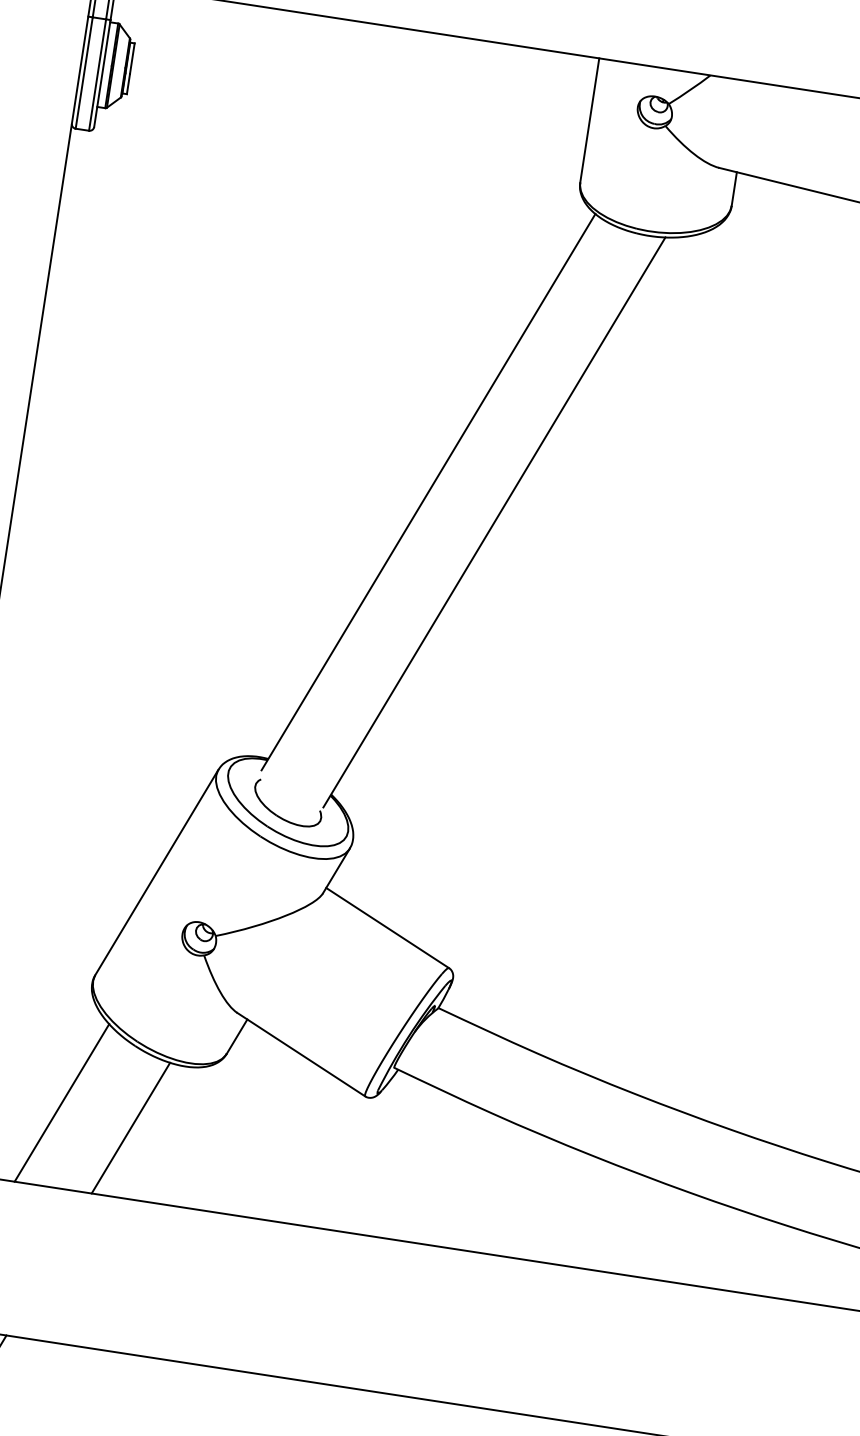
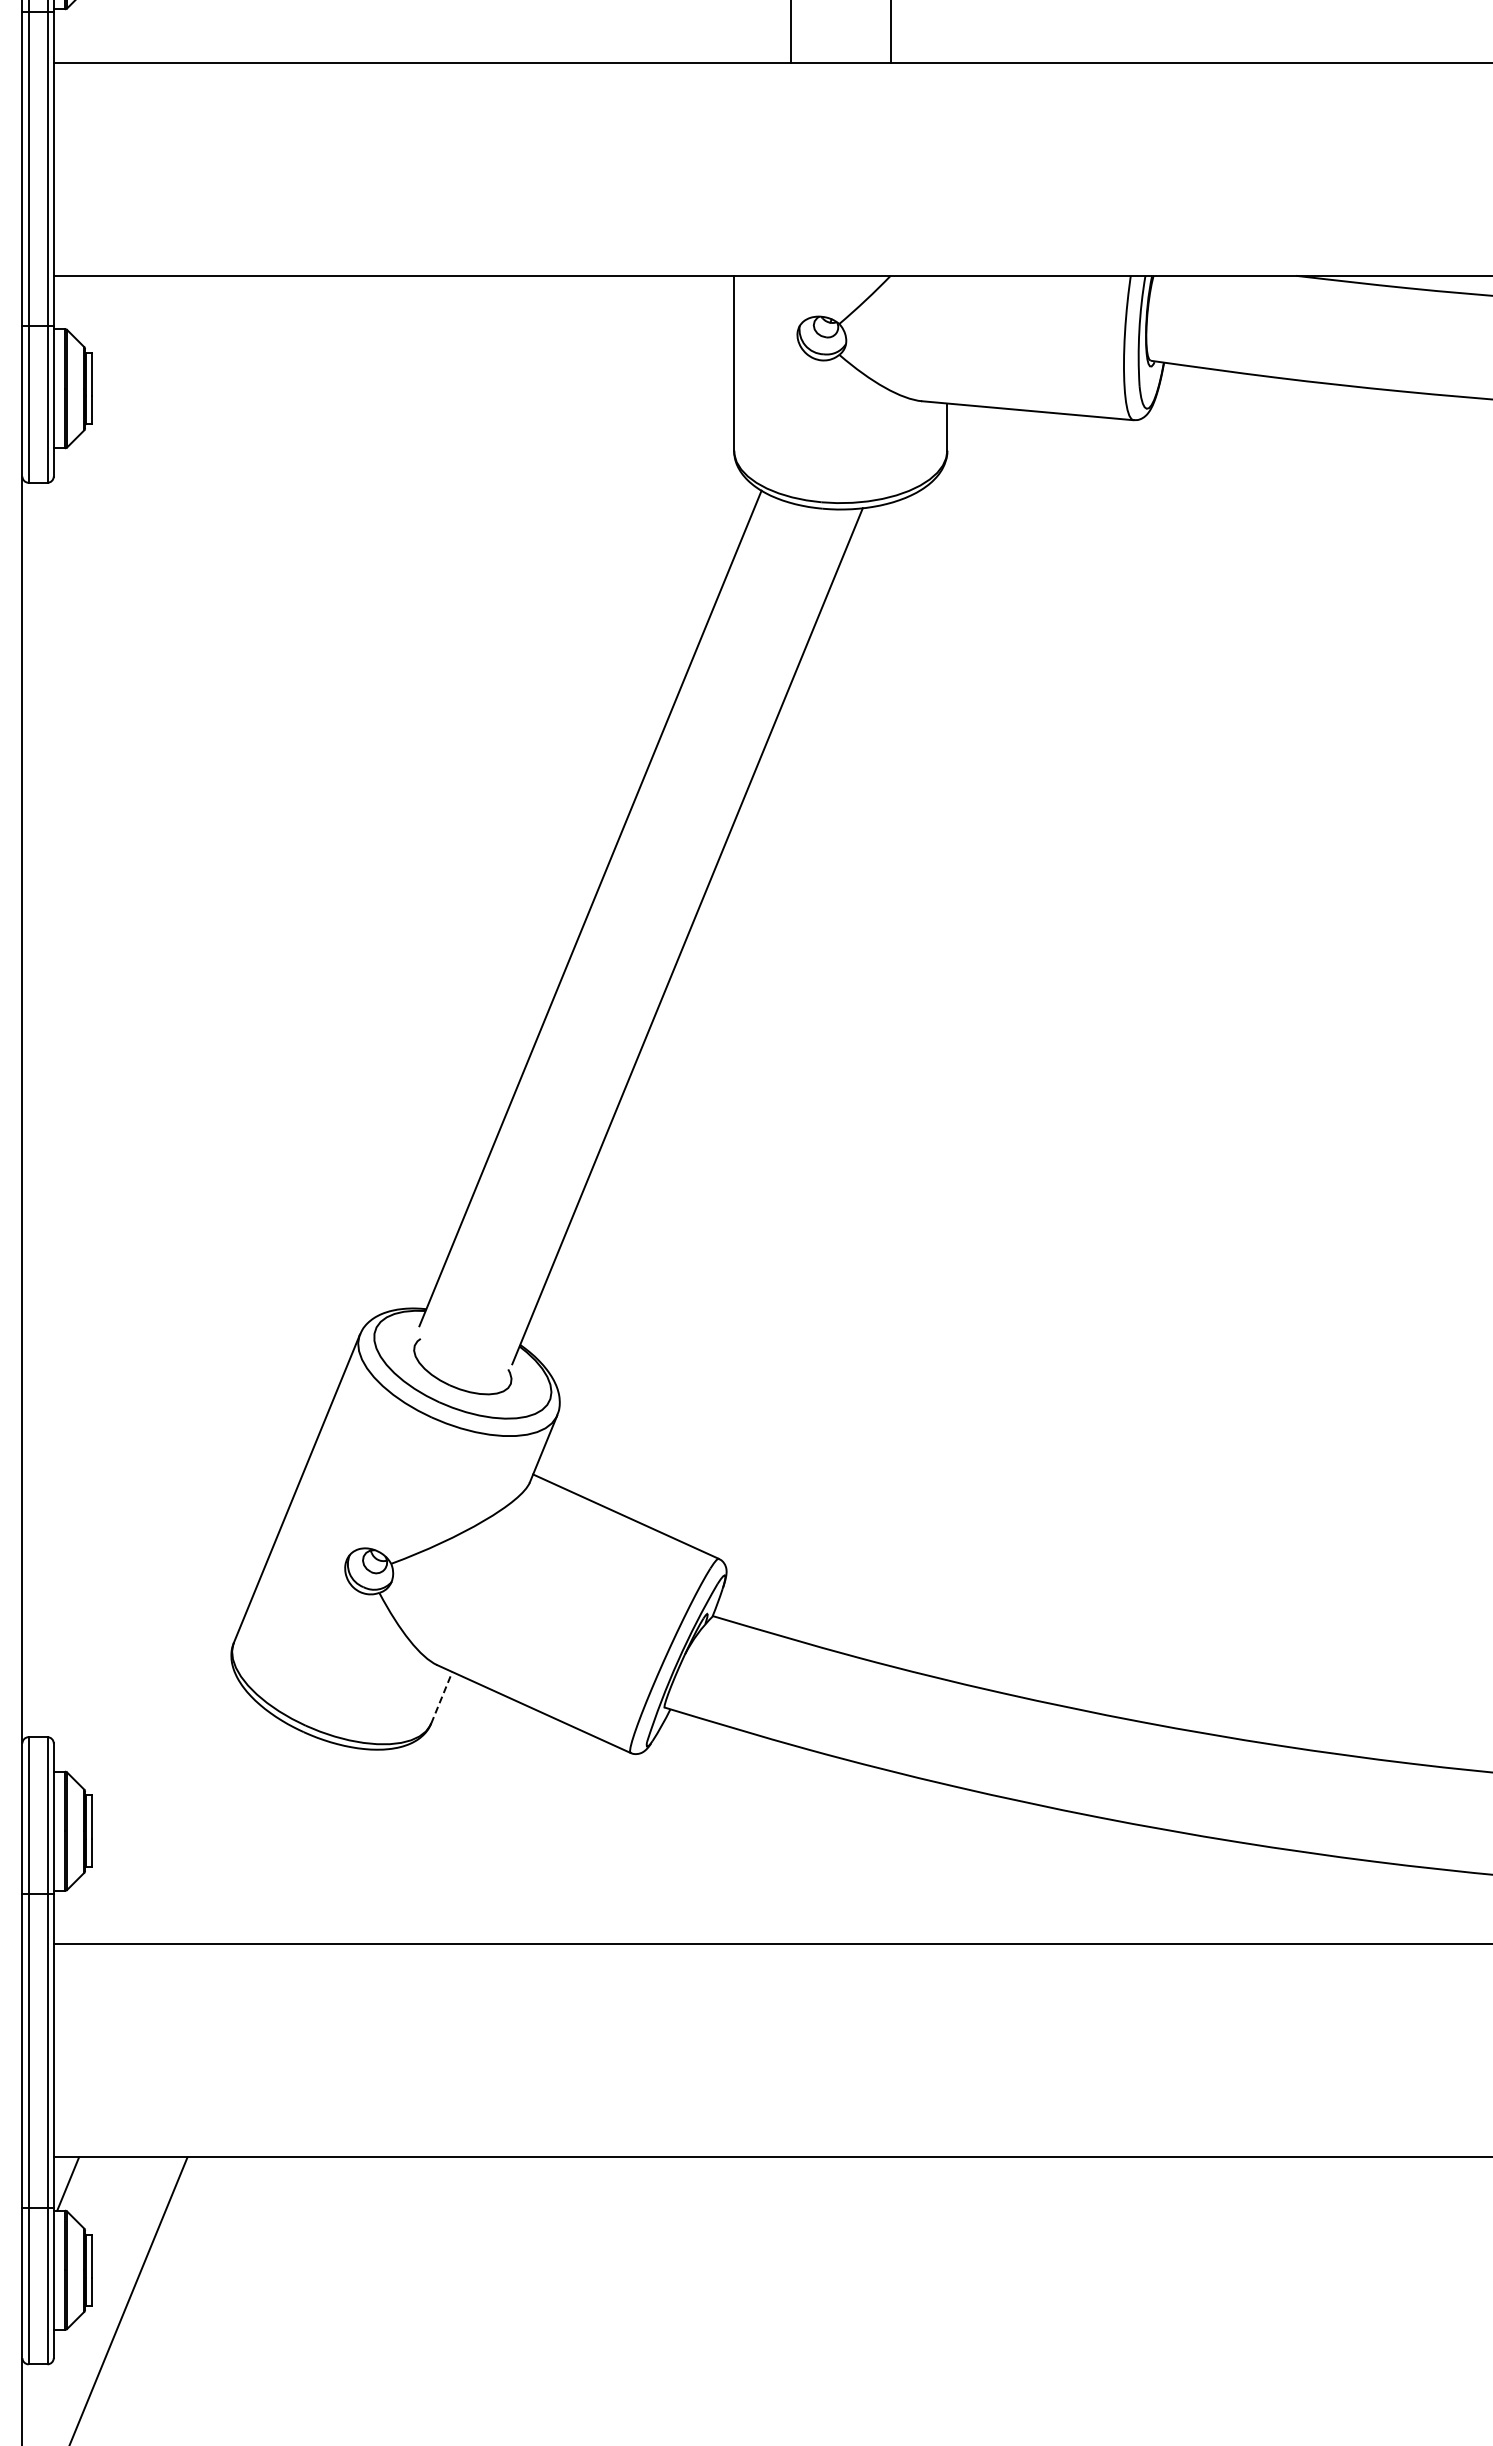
line: (236, 1036) -> (441, 1697), solid -> dashed
line: (61, 1102) -> (214, 1825), removed
line: (130, 1127) -> (314, 1845), removed

